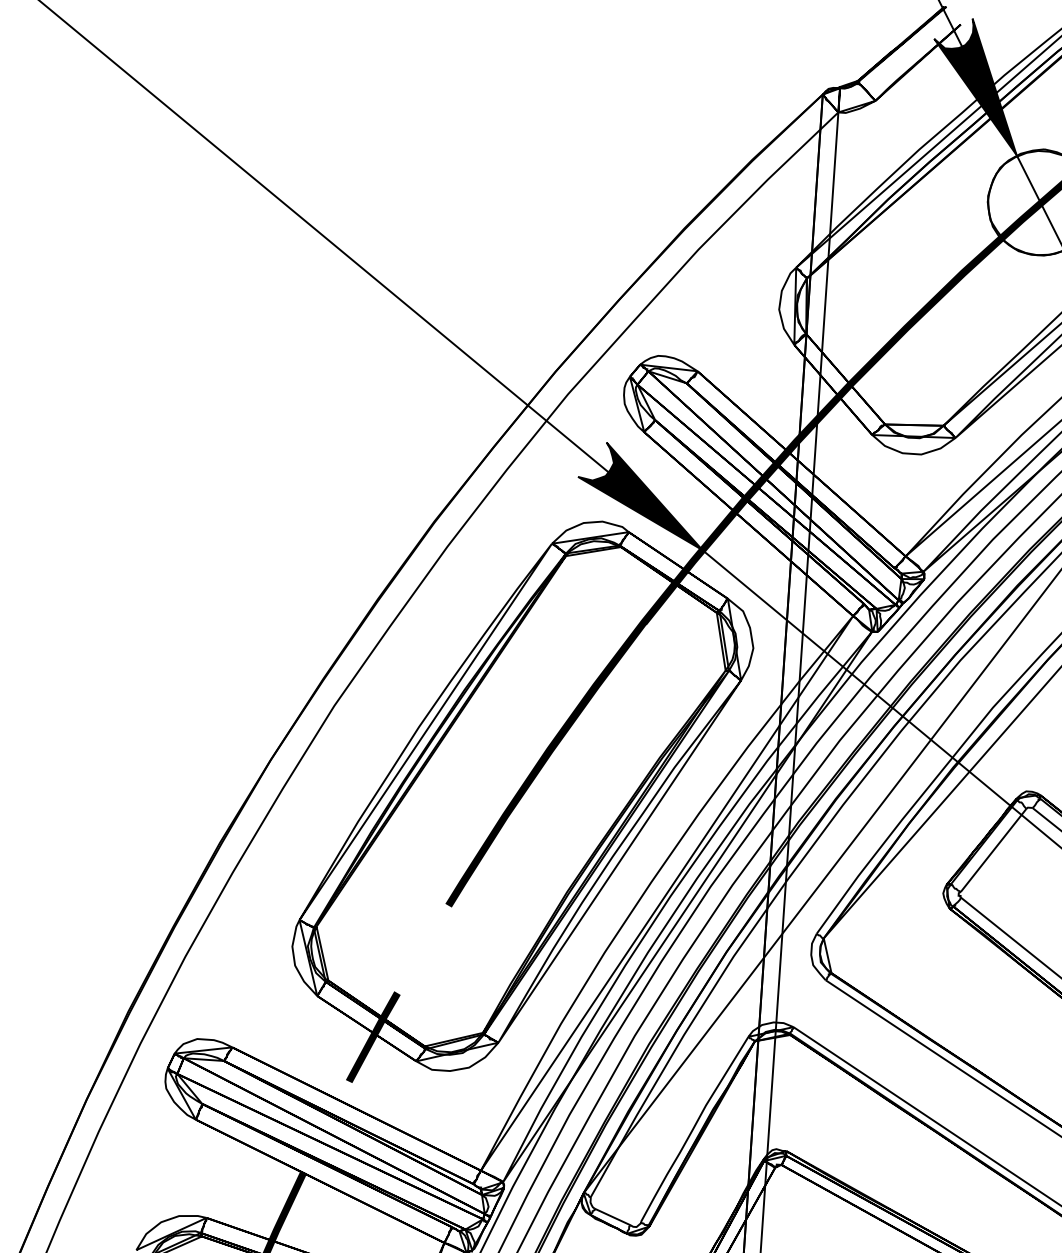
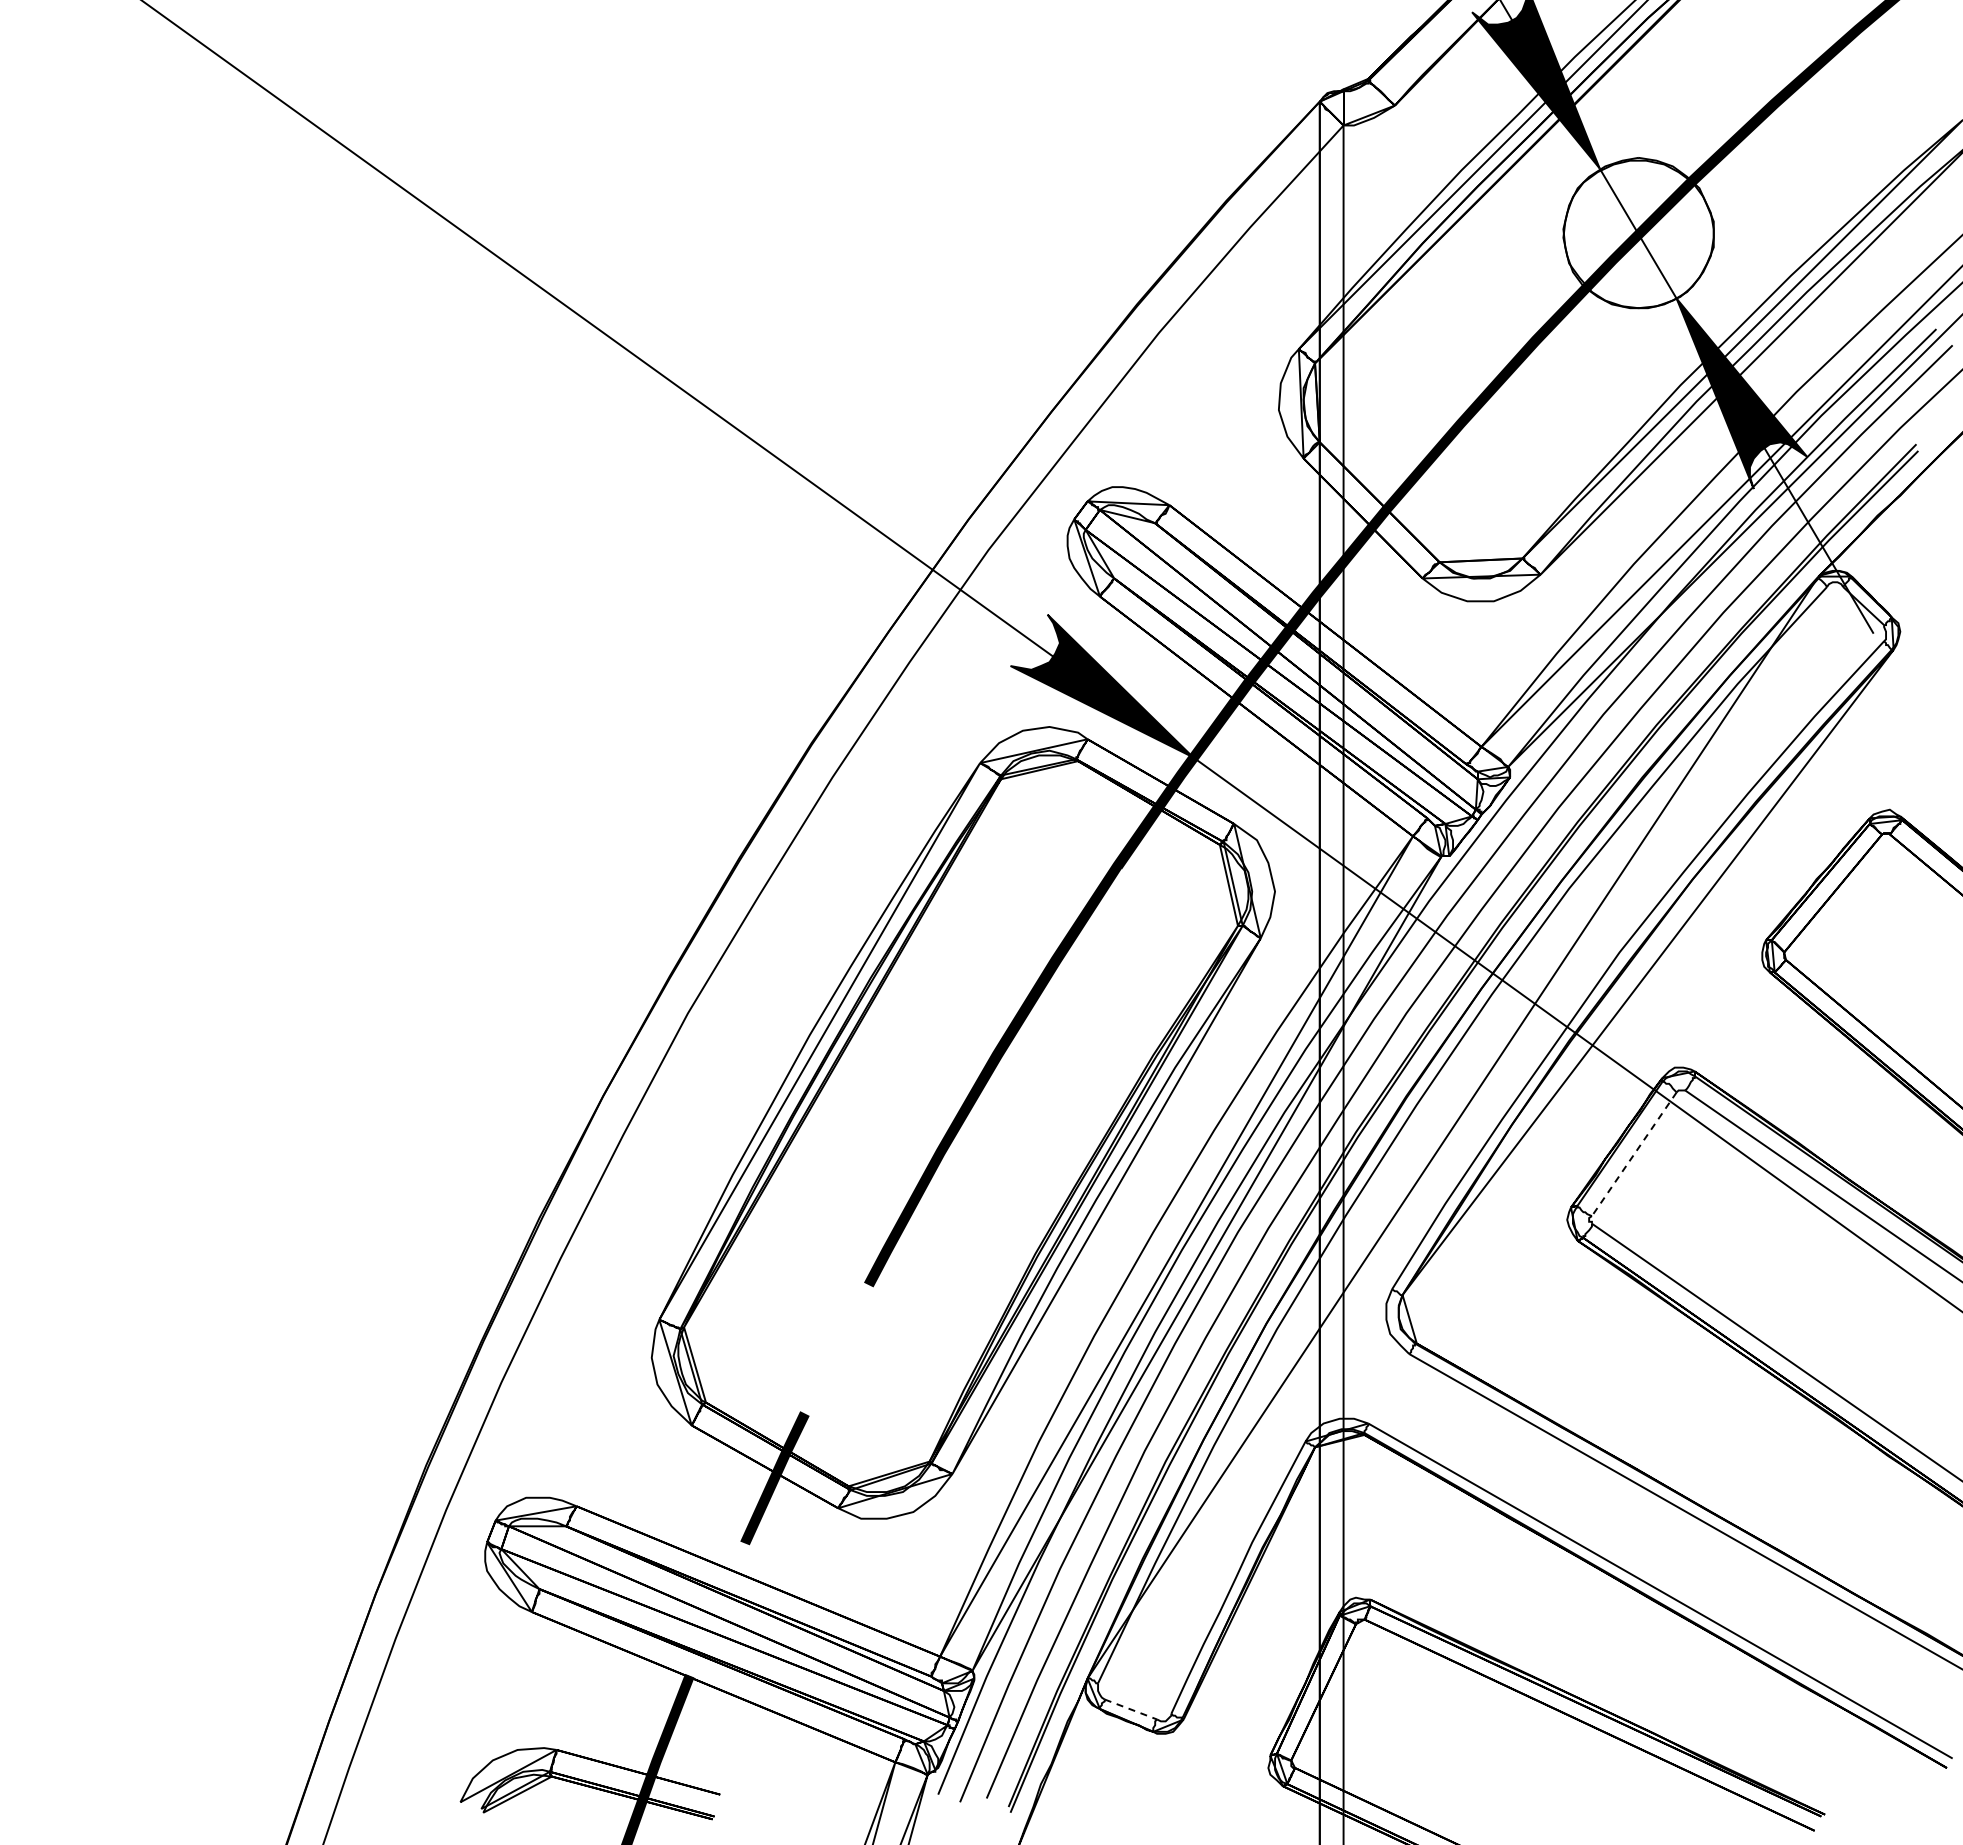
line: (993, 850) -> (1634, 1154), solid -> dashed
line: (613, 1217) -> (1131, 1709), solid -> dashed

